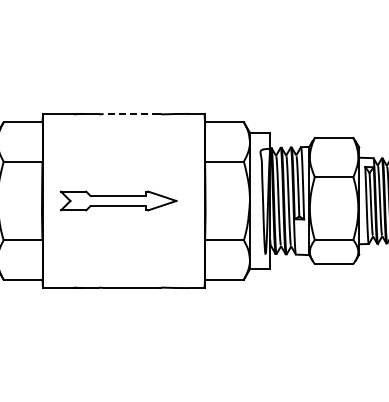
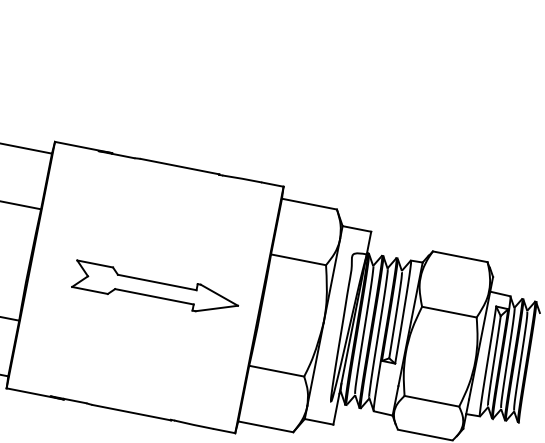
line: (131, 114) -> (180, 167), dashed -> solid
part: (118, 200) -> (156, 288), moved

